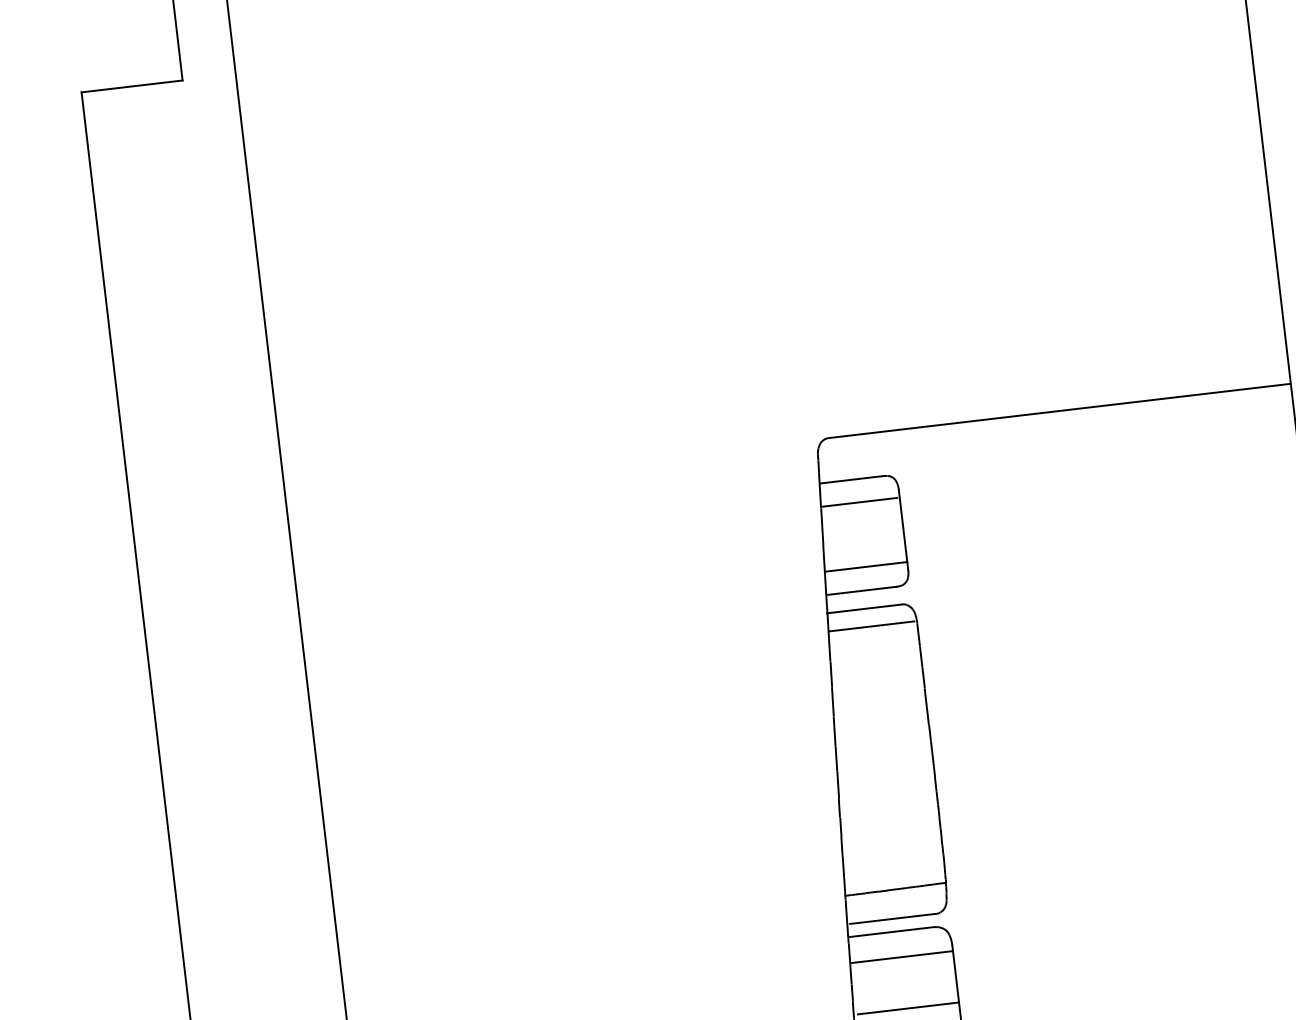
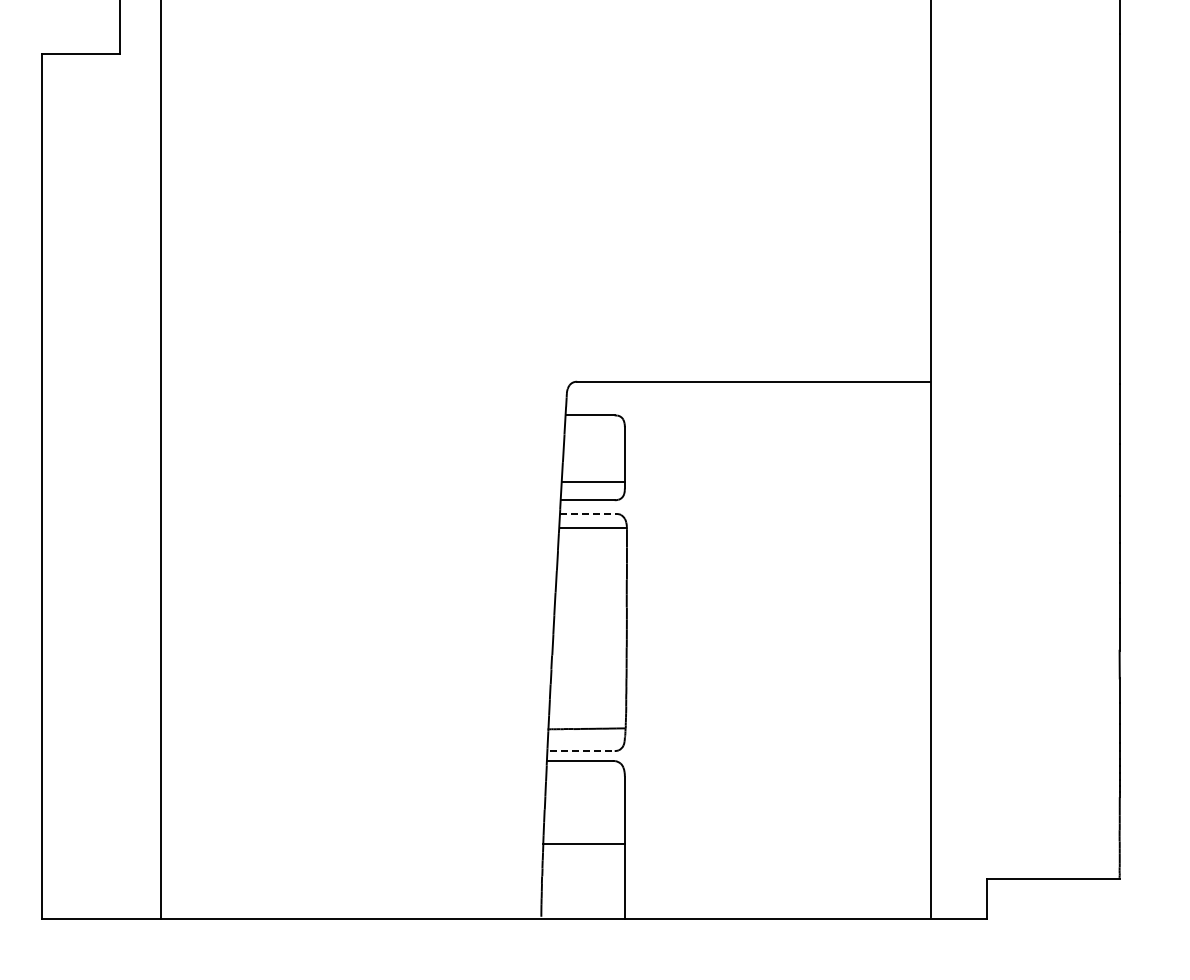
line: (858, 502) -> (593, 433), removed
line: (864, 609) -> (588, 514), solid -> dashed
line: (893, 918) -> (582, 750), solid -> dashed
line: (901, 956) -> (585, 780), removed
line: (907, 1009) -> (585, 820), removed

